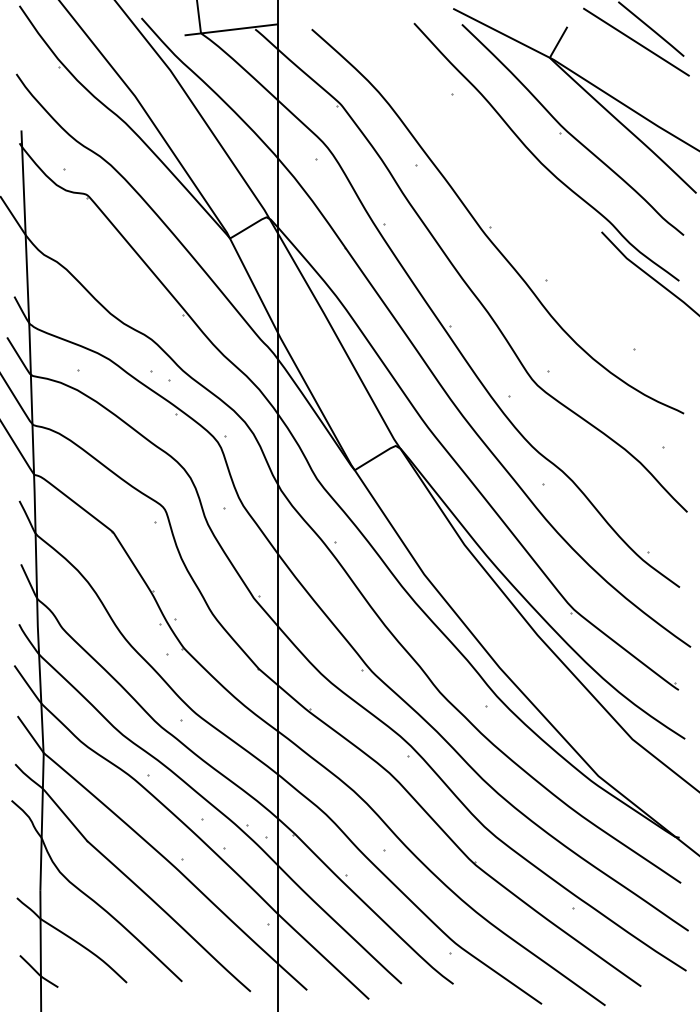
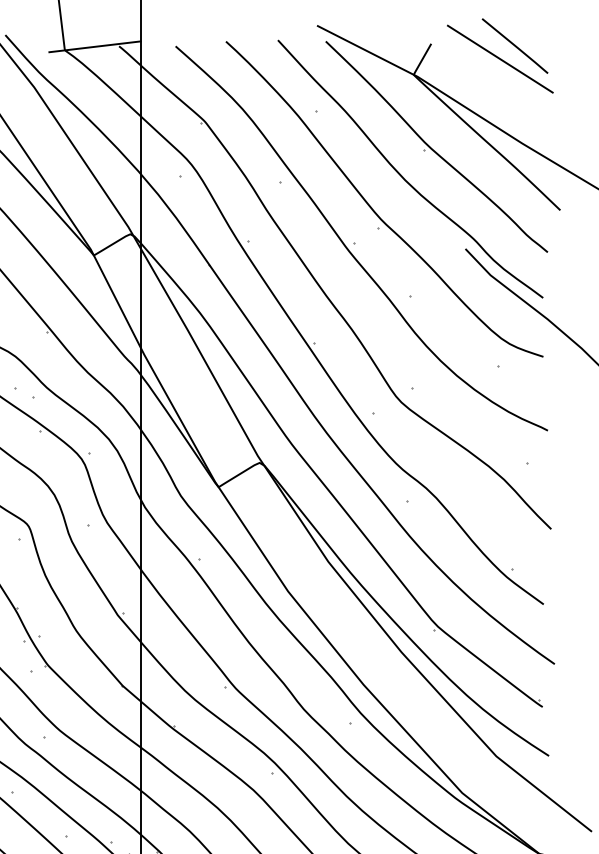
part: (508, 190) -> (372, 207), added

